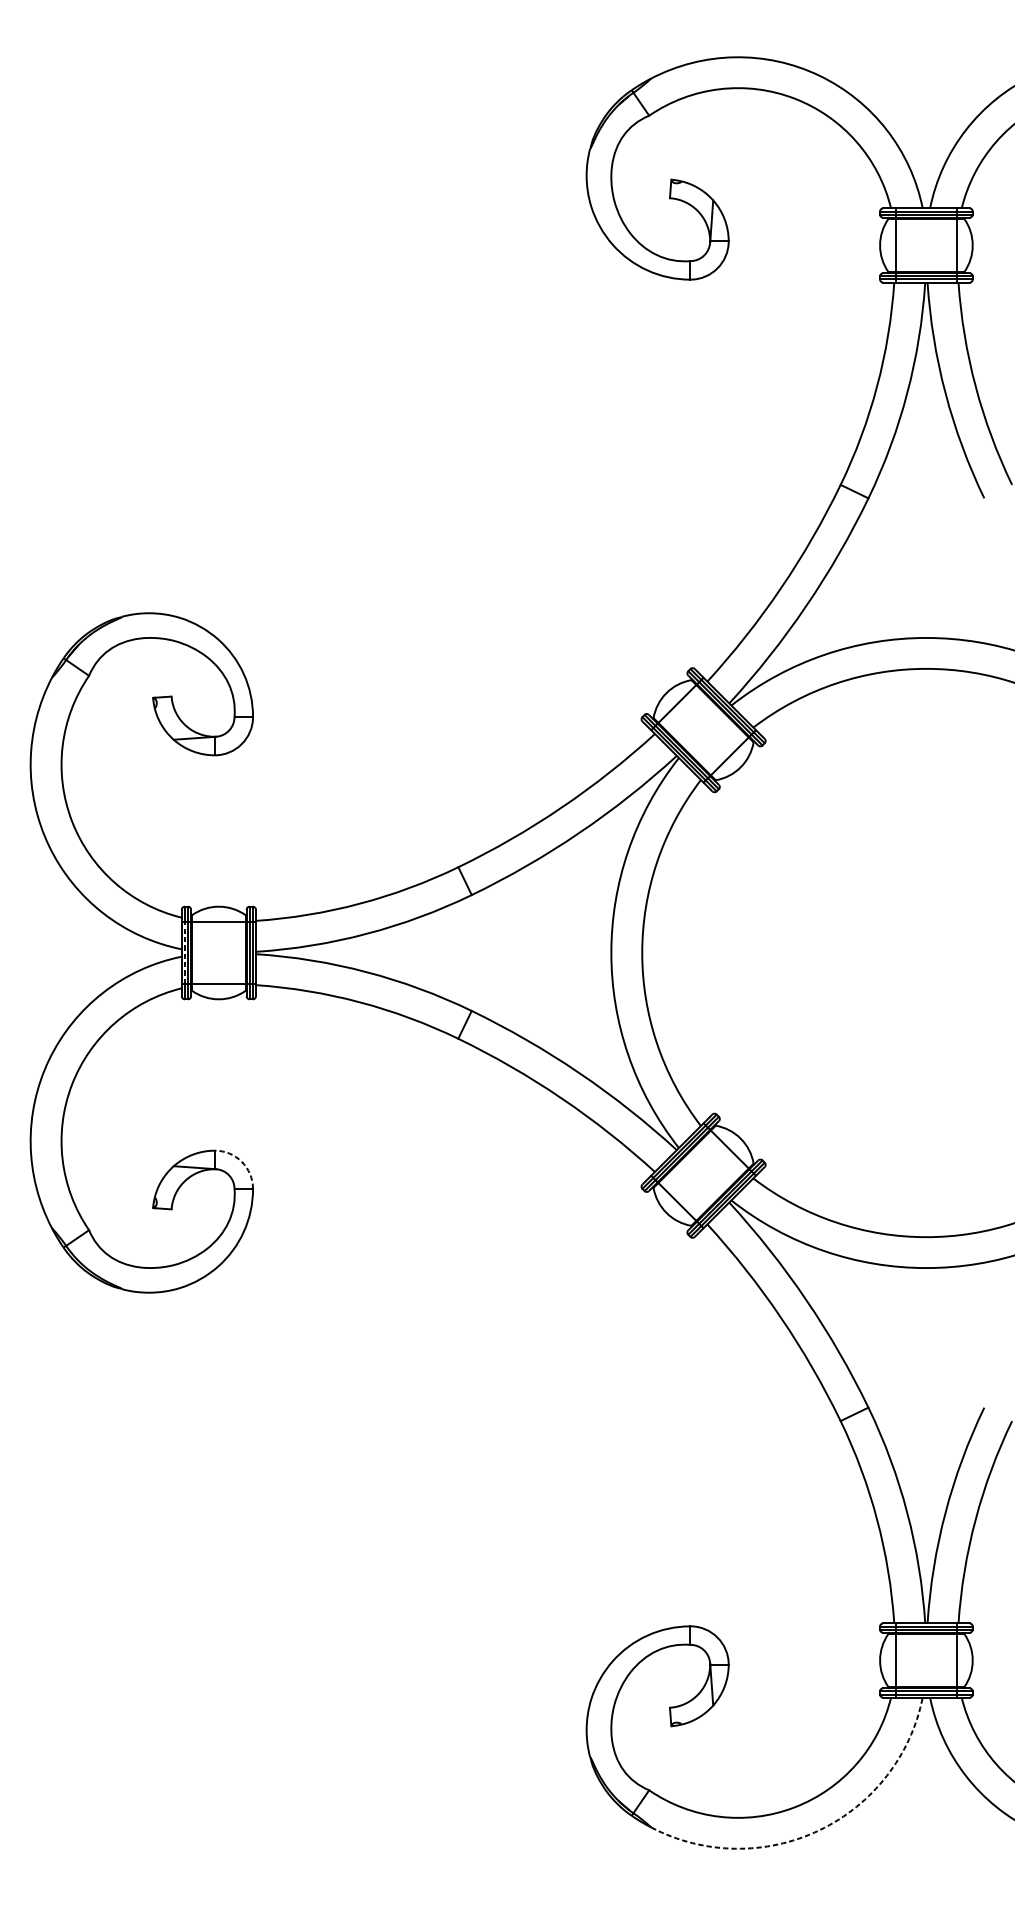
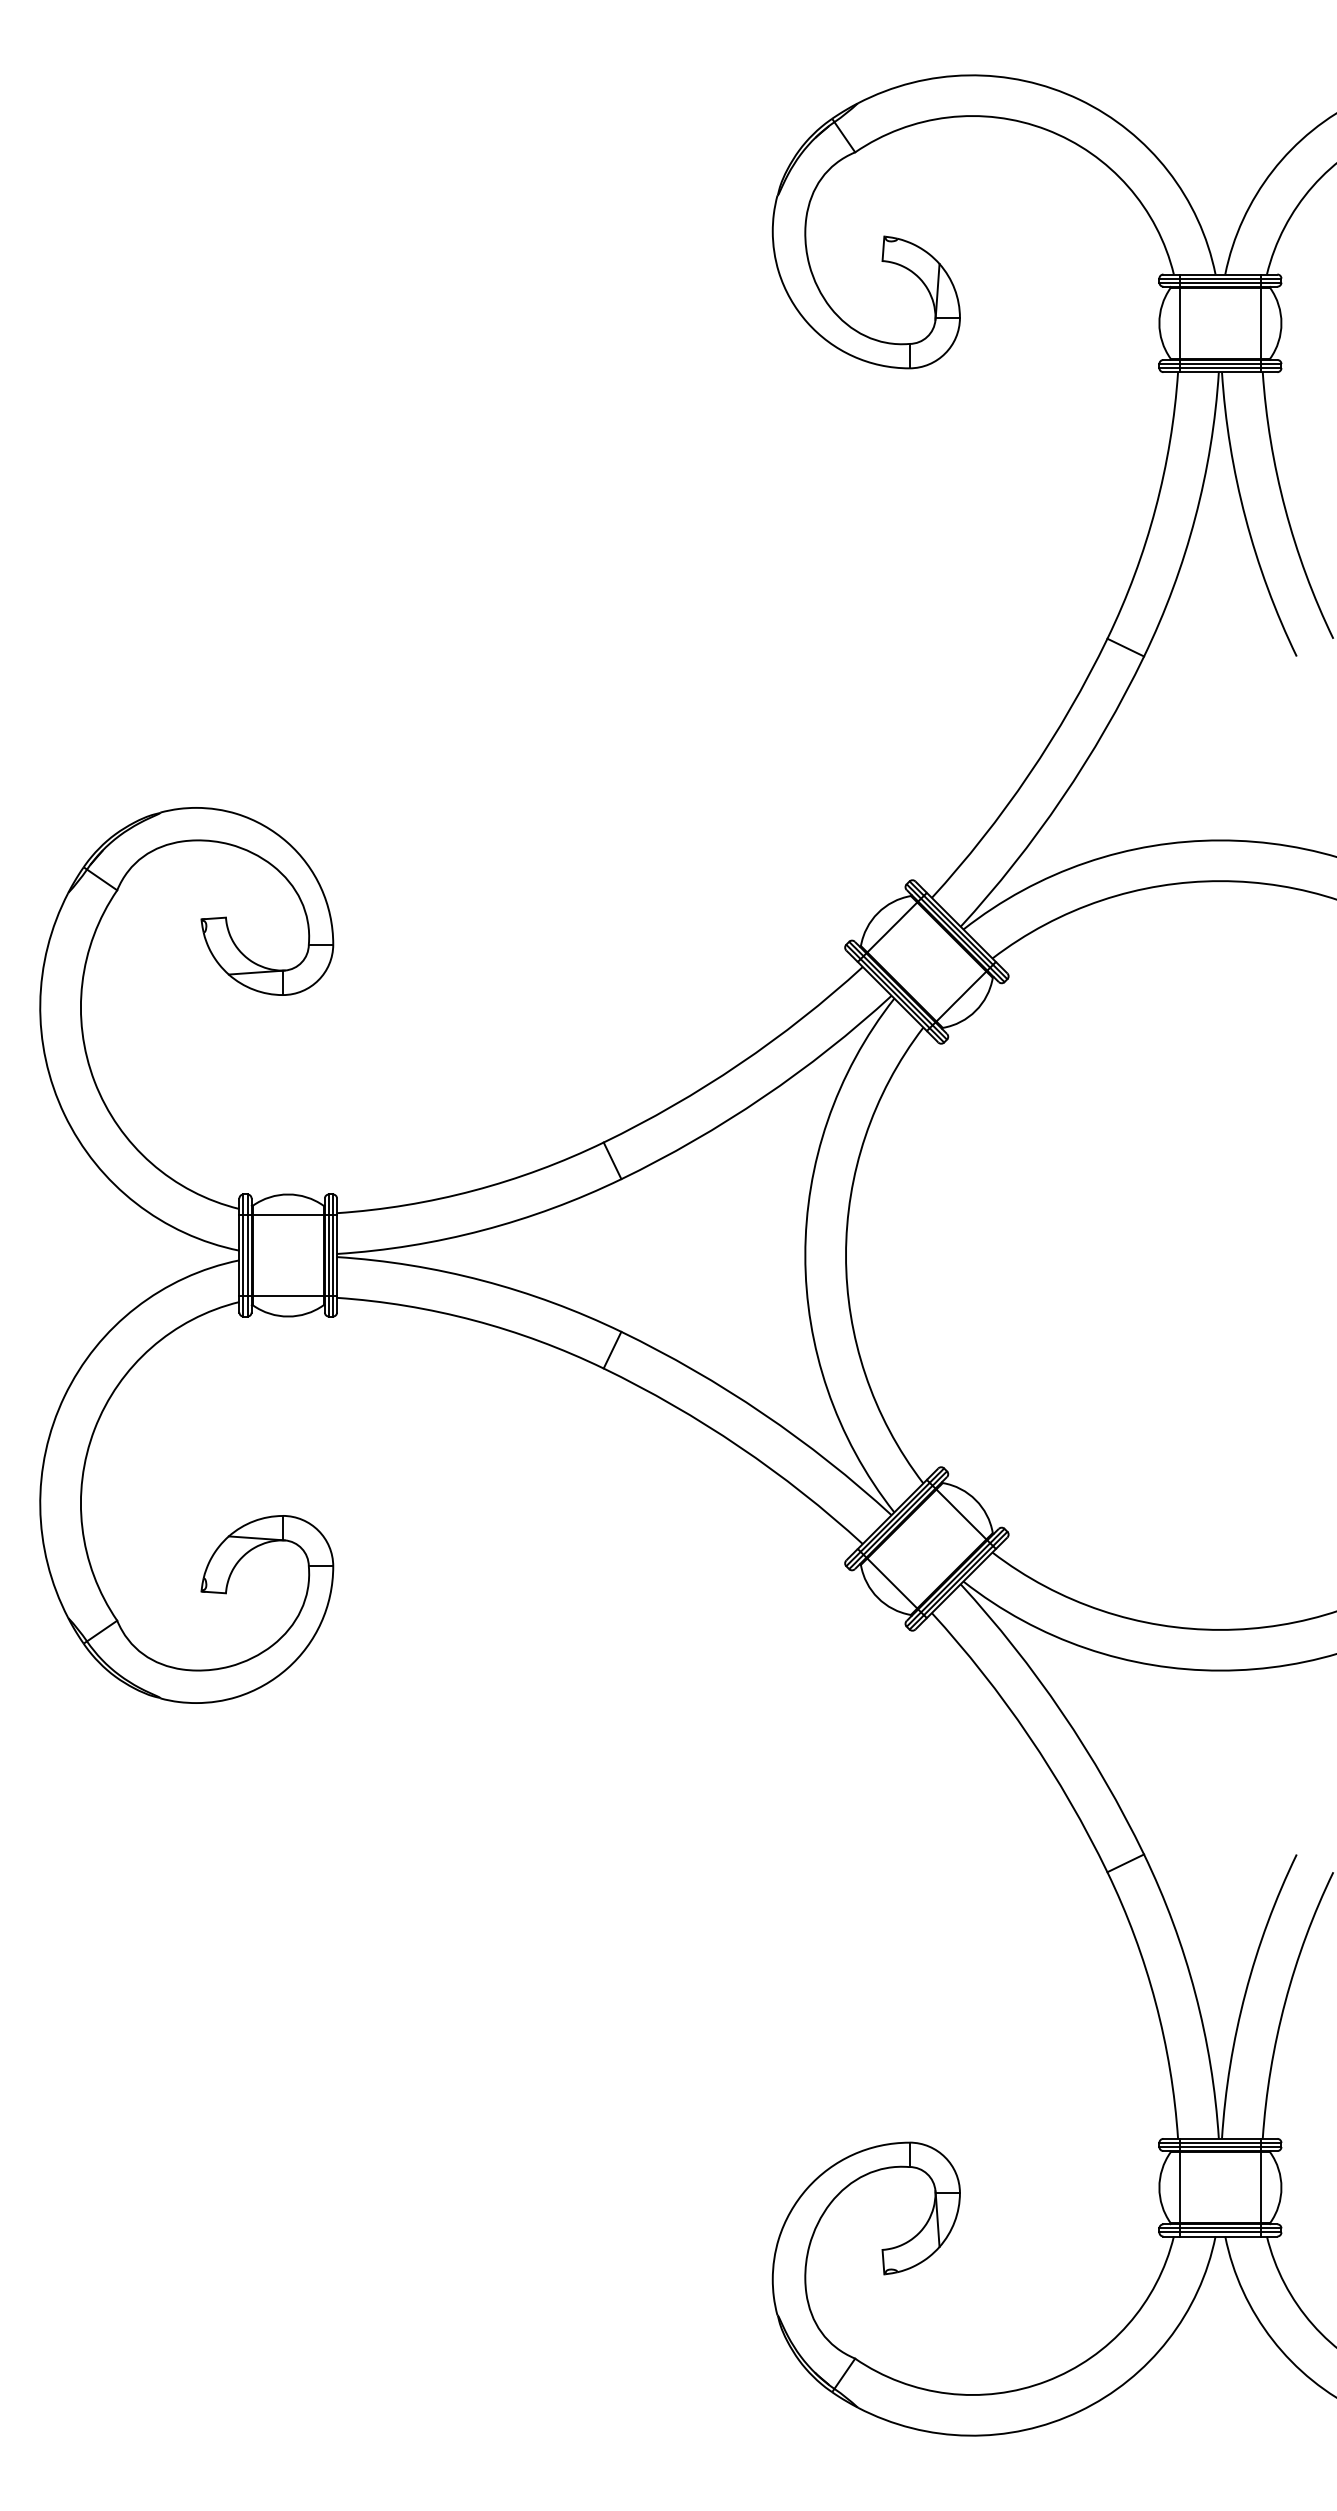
line: (184, 953) -> (243, 1255), dashed -> solid
arc: (241, 1161) -> (318, 1530), dashed -> solid
arc: (819, 1830) -> (1079, 2411), dashed -> solid

